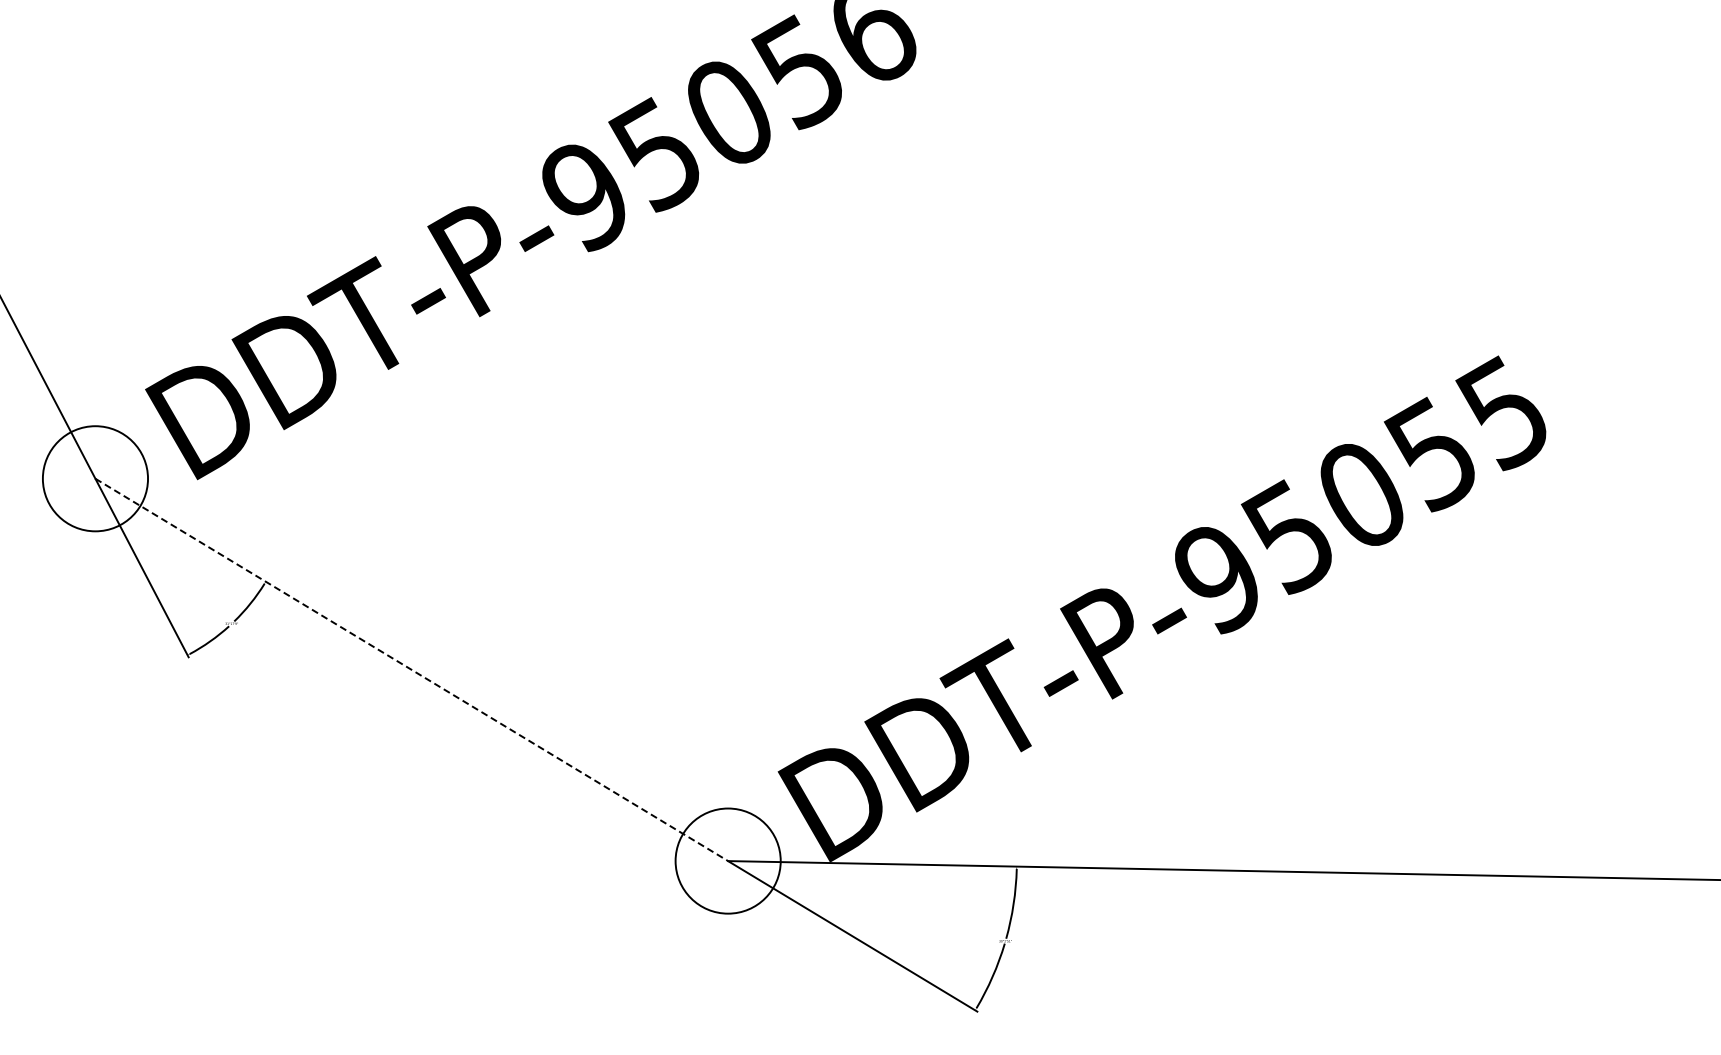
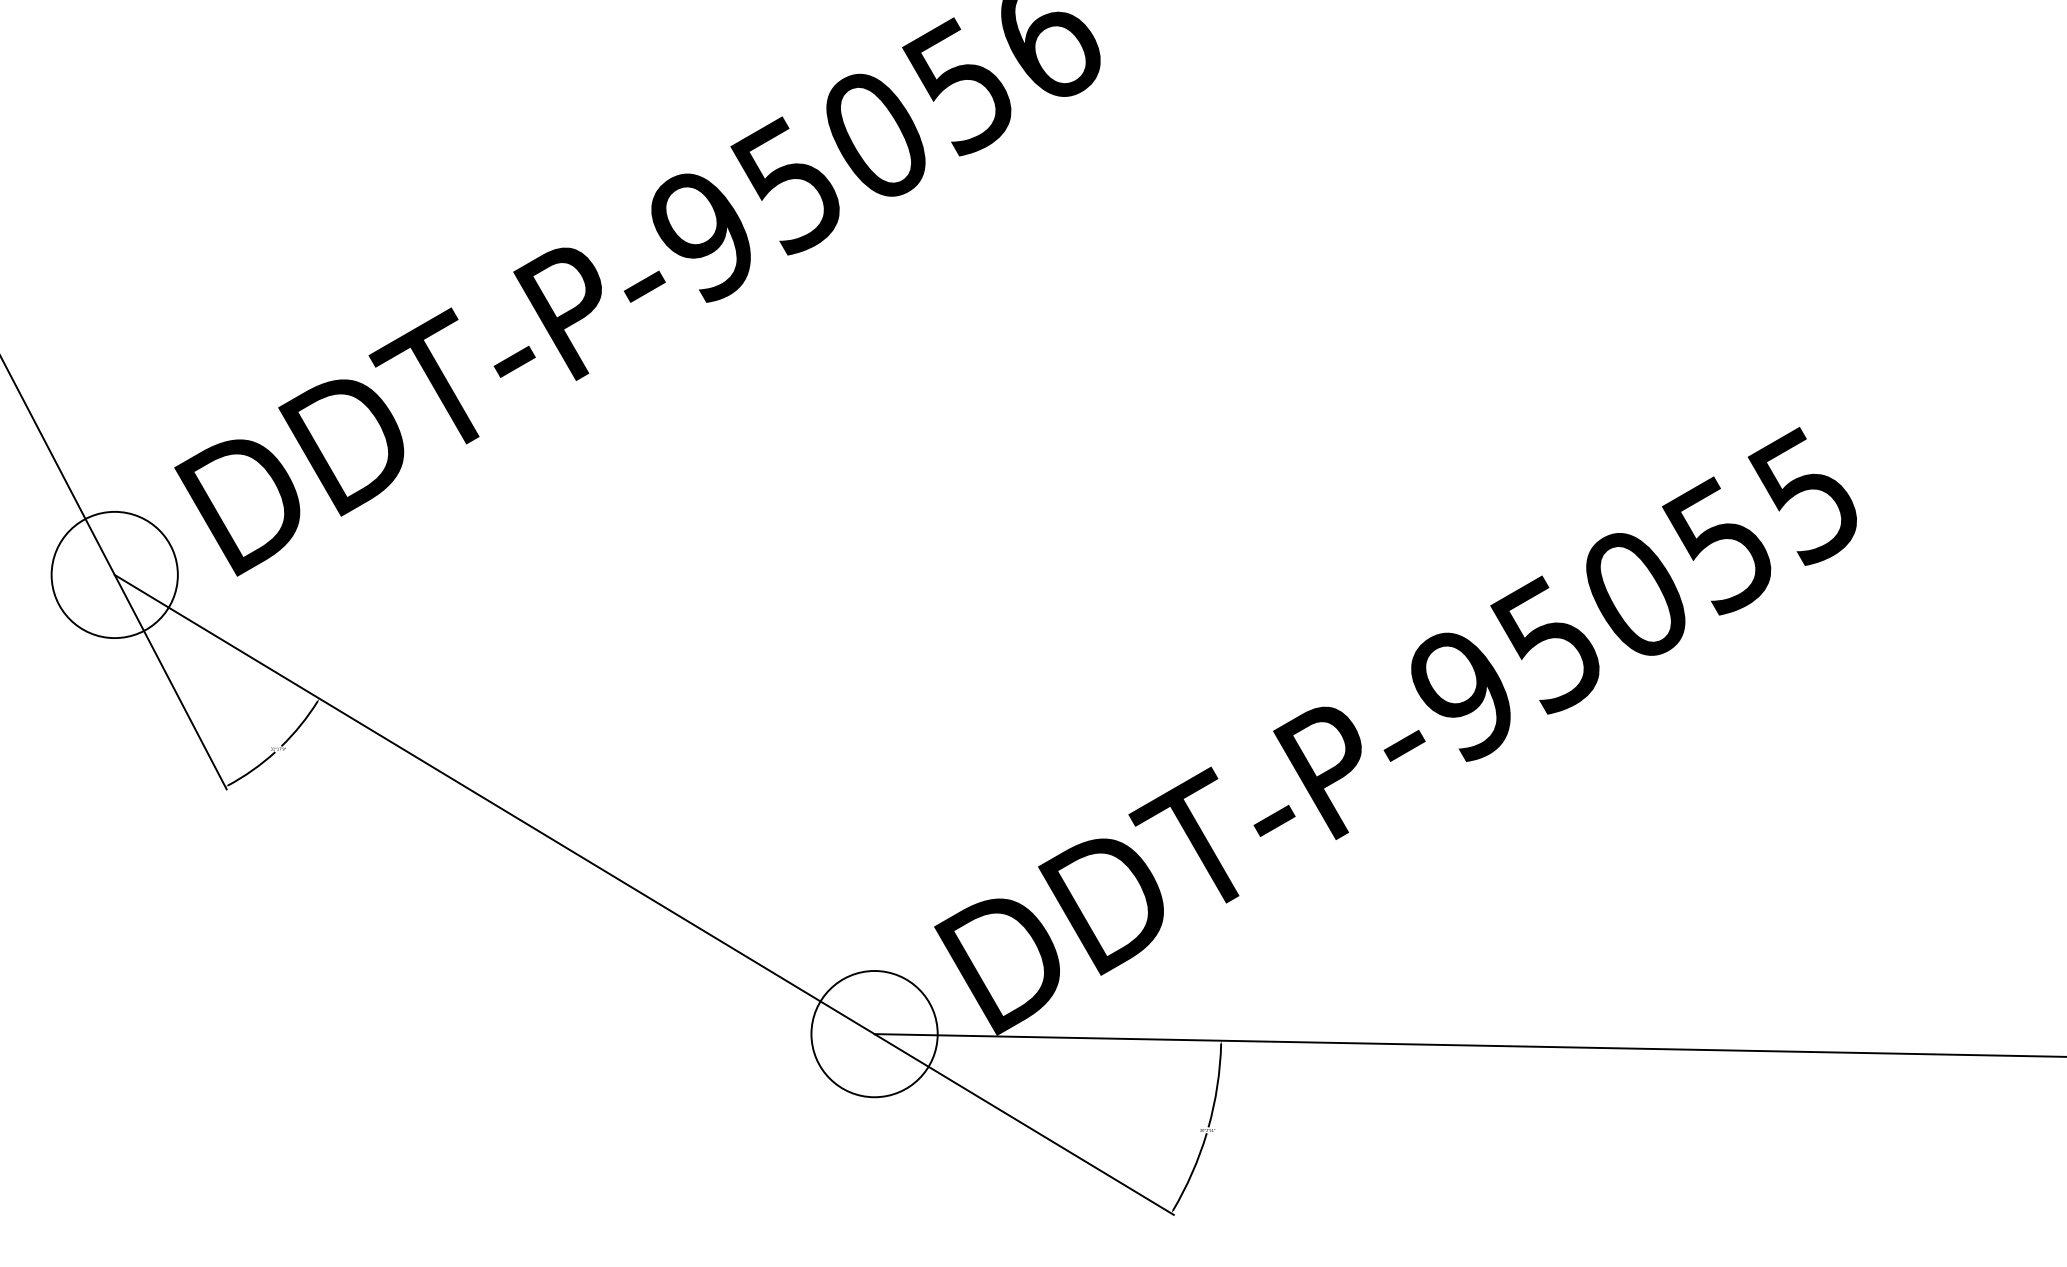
line: (411, 669) -> (494, 804), dashed -> solid

